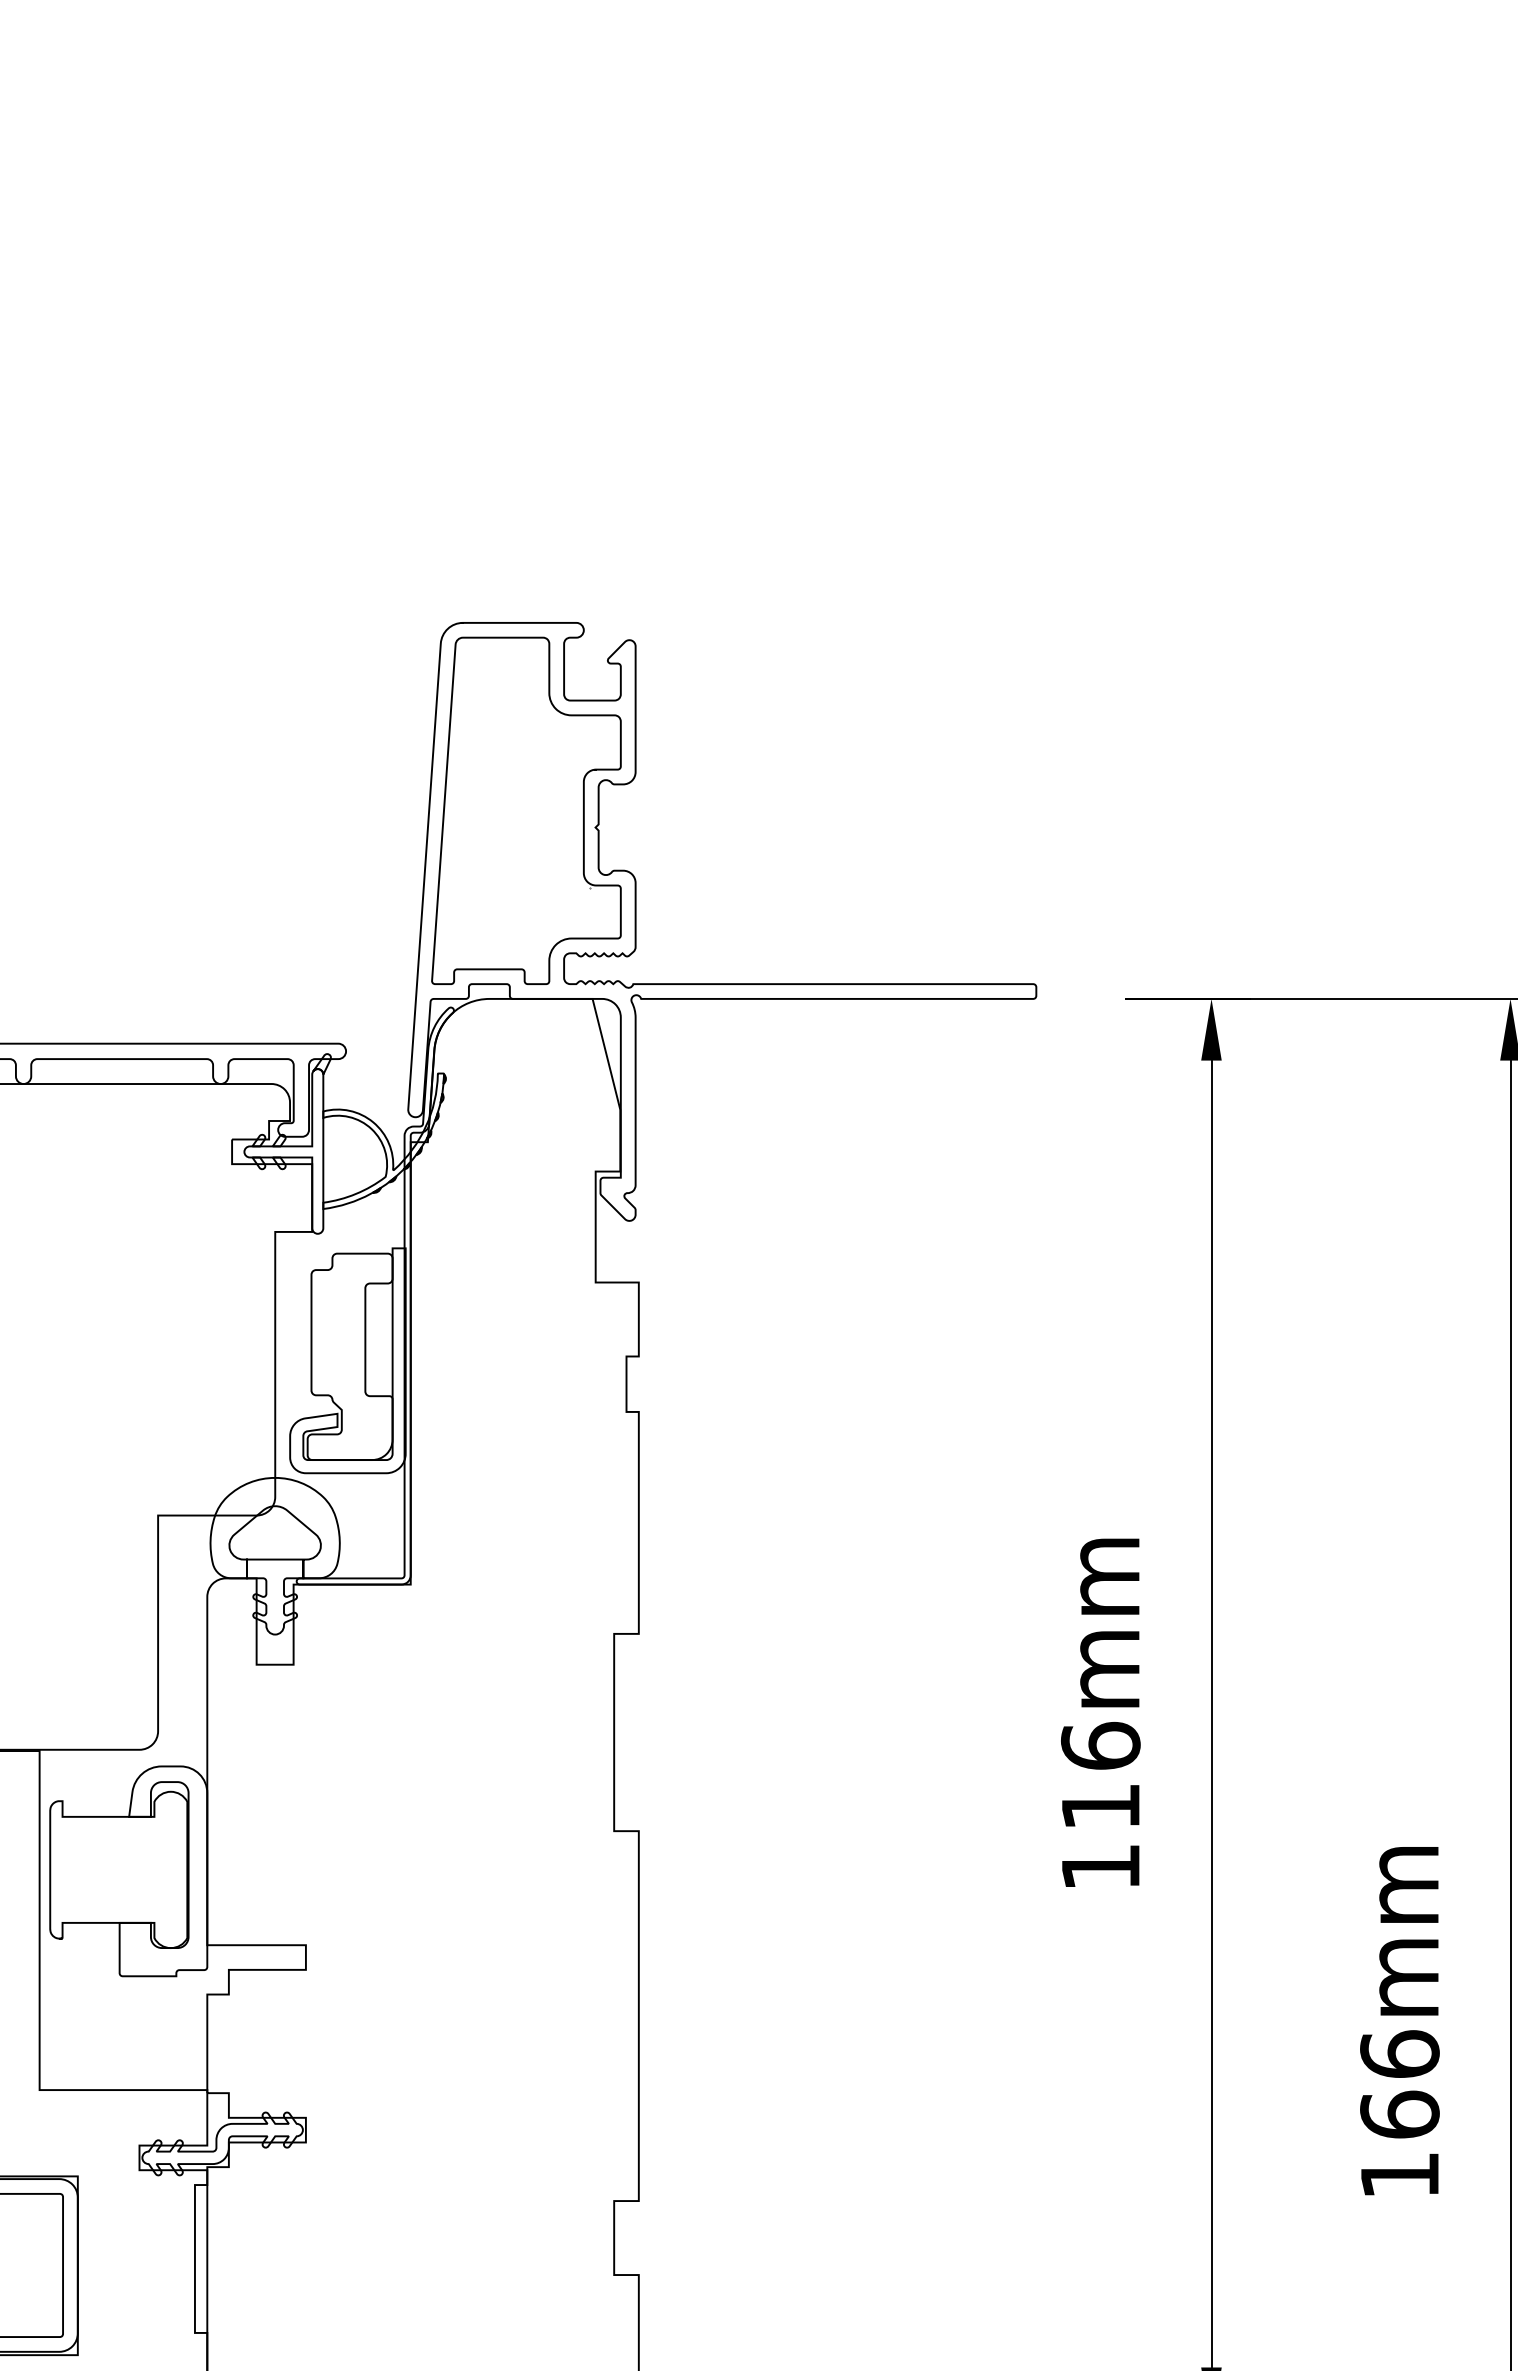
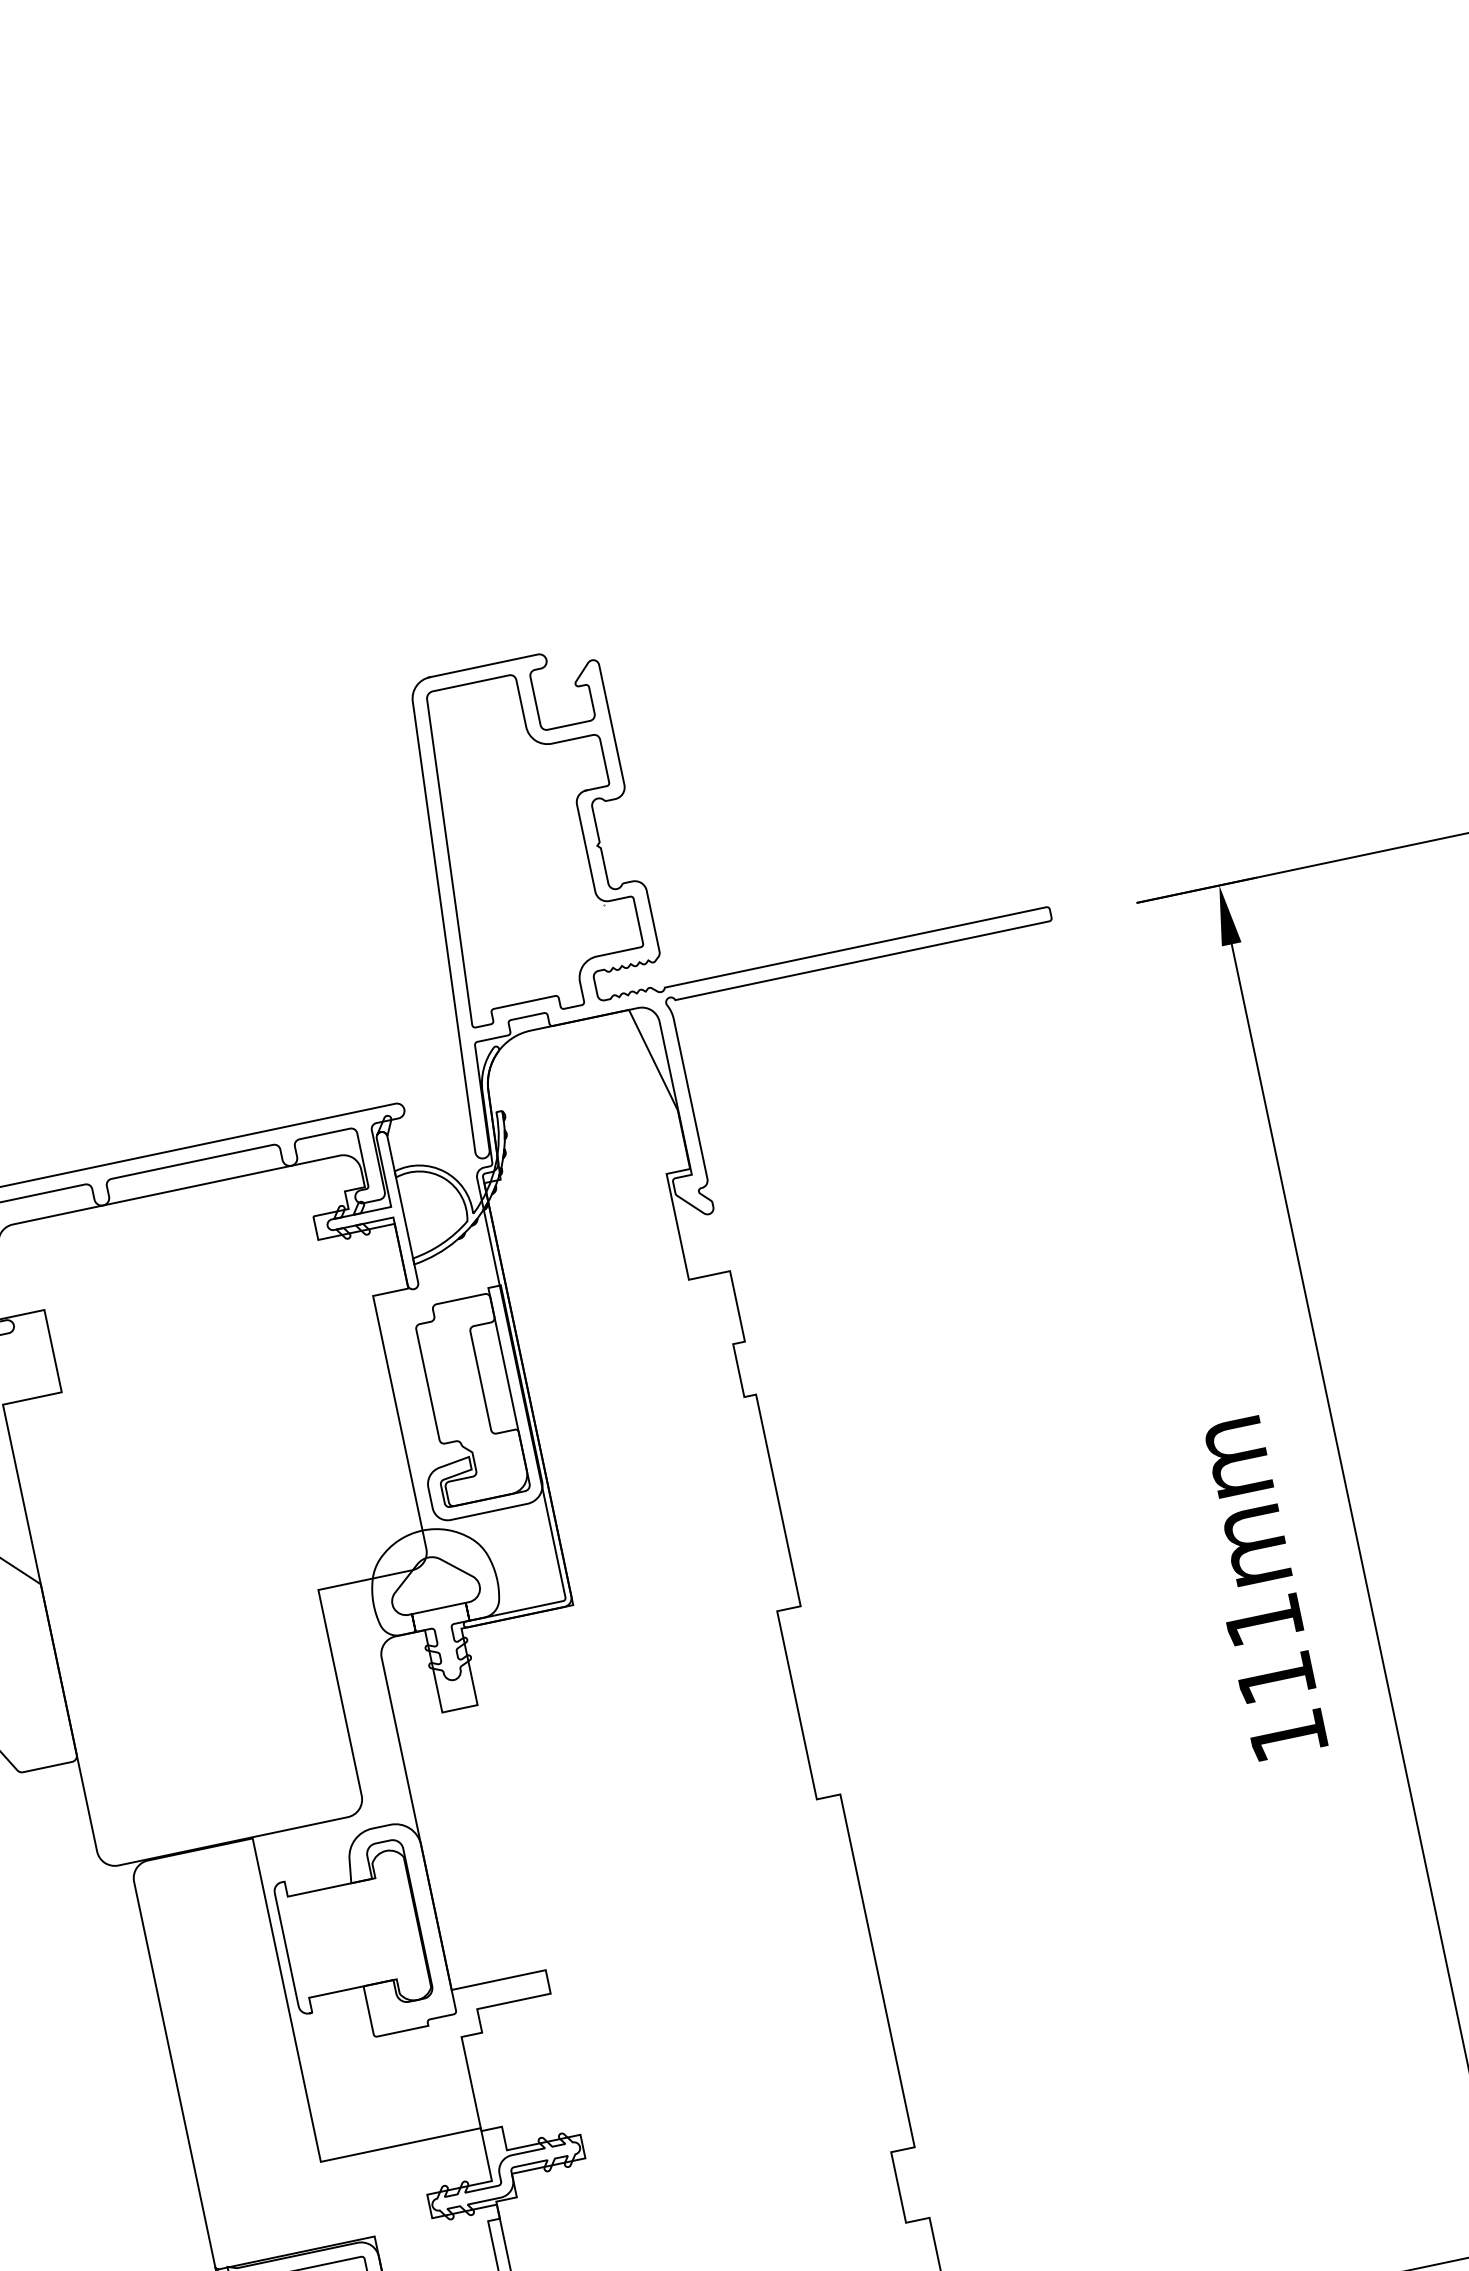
text: (1100, 1745) -> (1263, 1619), 116mm -> 111mm

